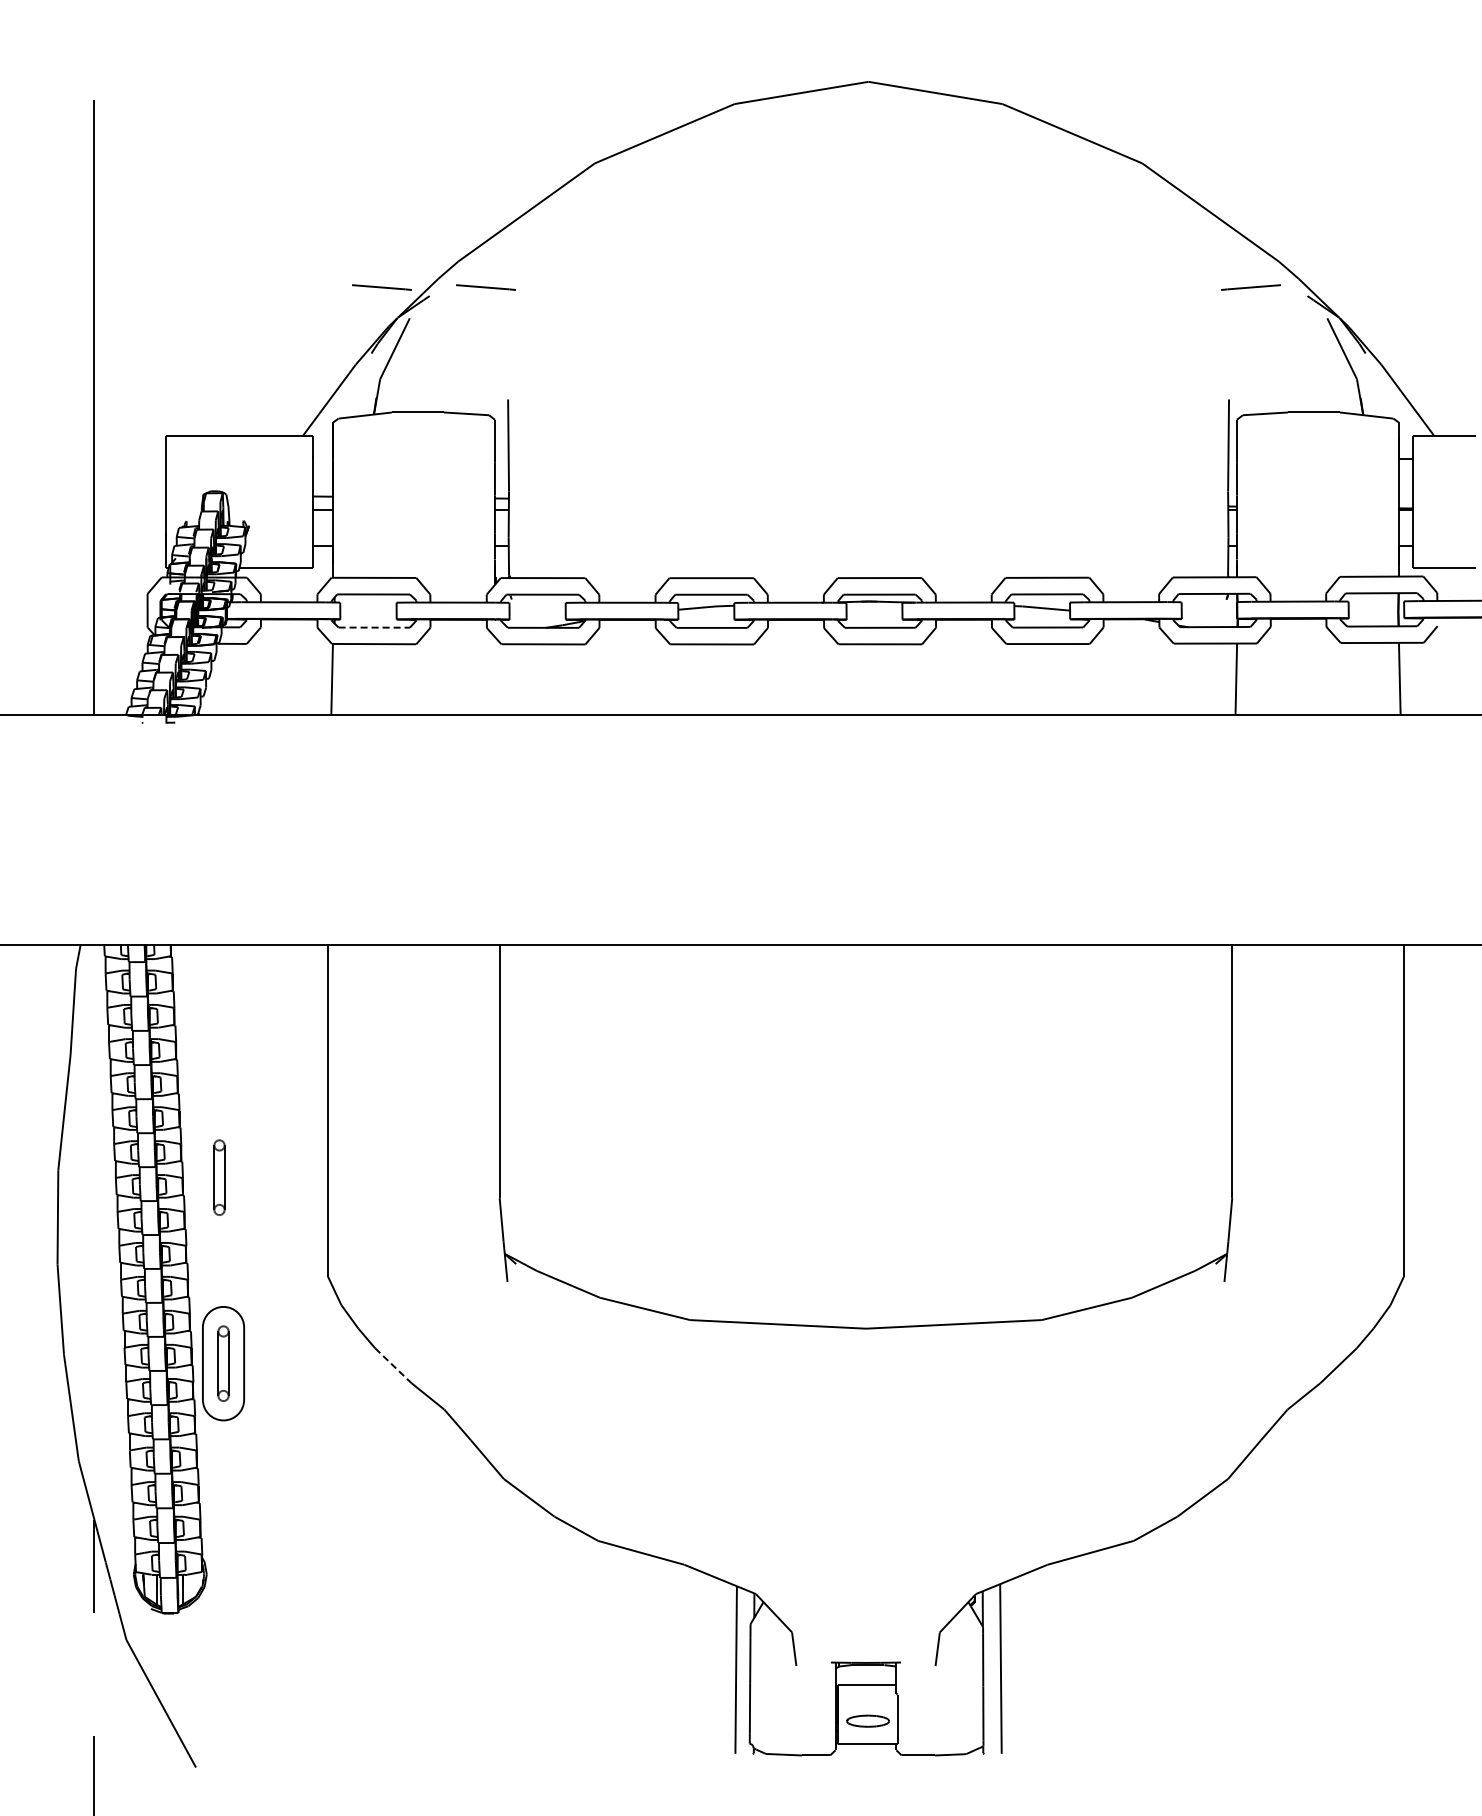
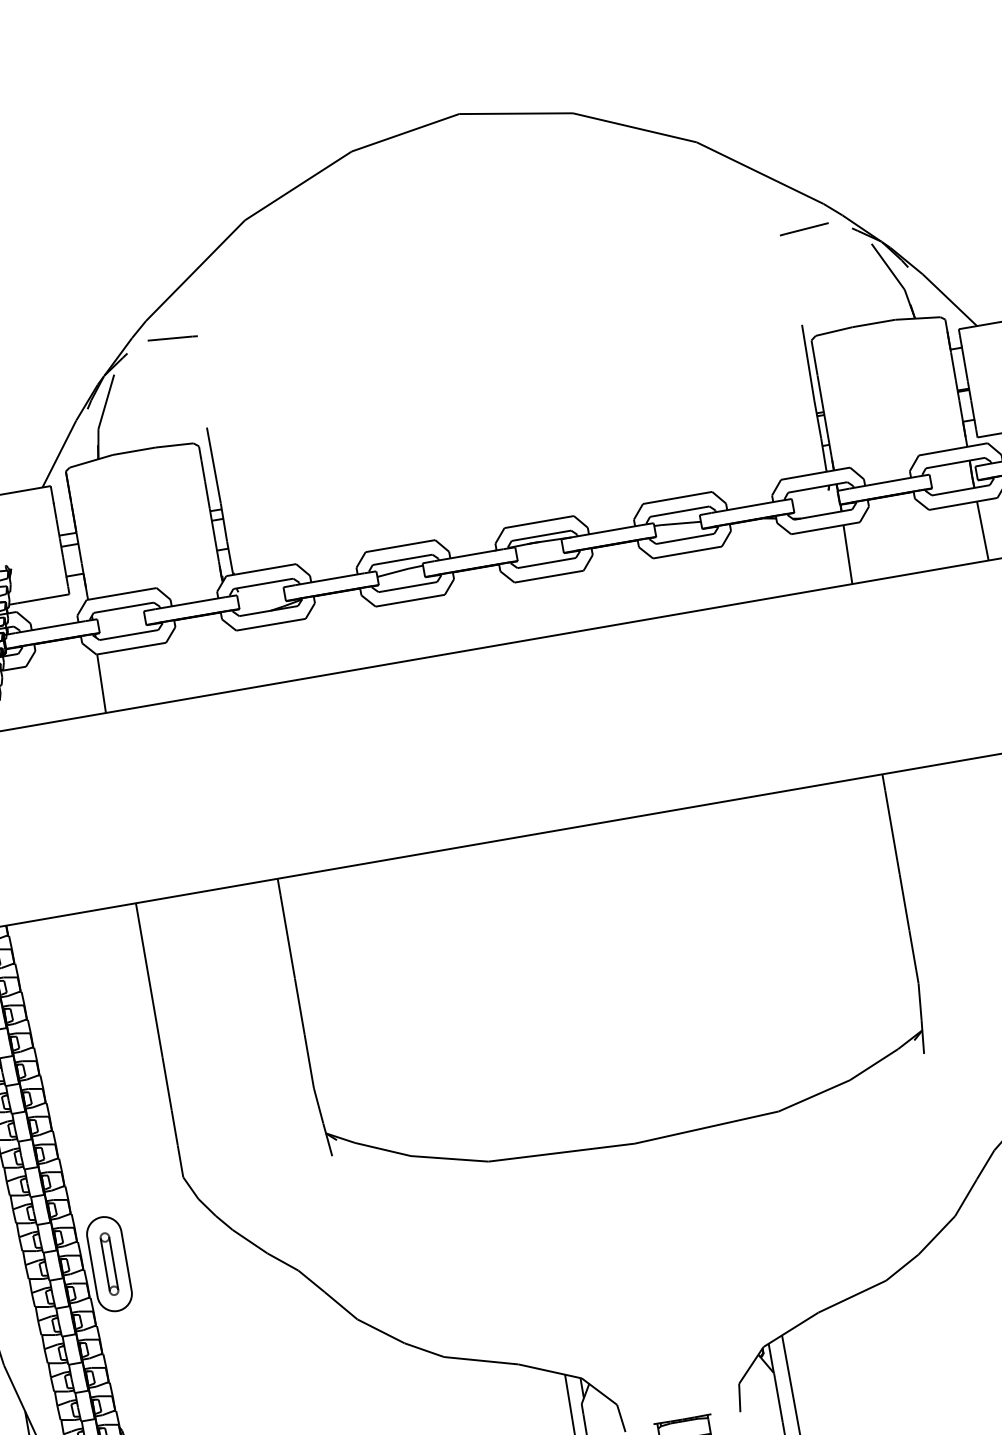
line: (381, 287) -> (86, 353), removed
line: (374, 627) -> (129, 634), dashed -> solid
part: (219, 1177) -> (79, 1111), removed
line: (393, 1366) -> (250, 1242), dashed -> solid

